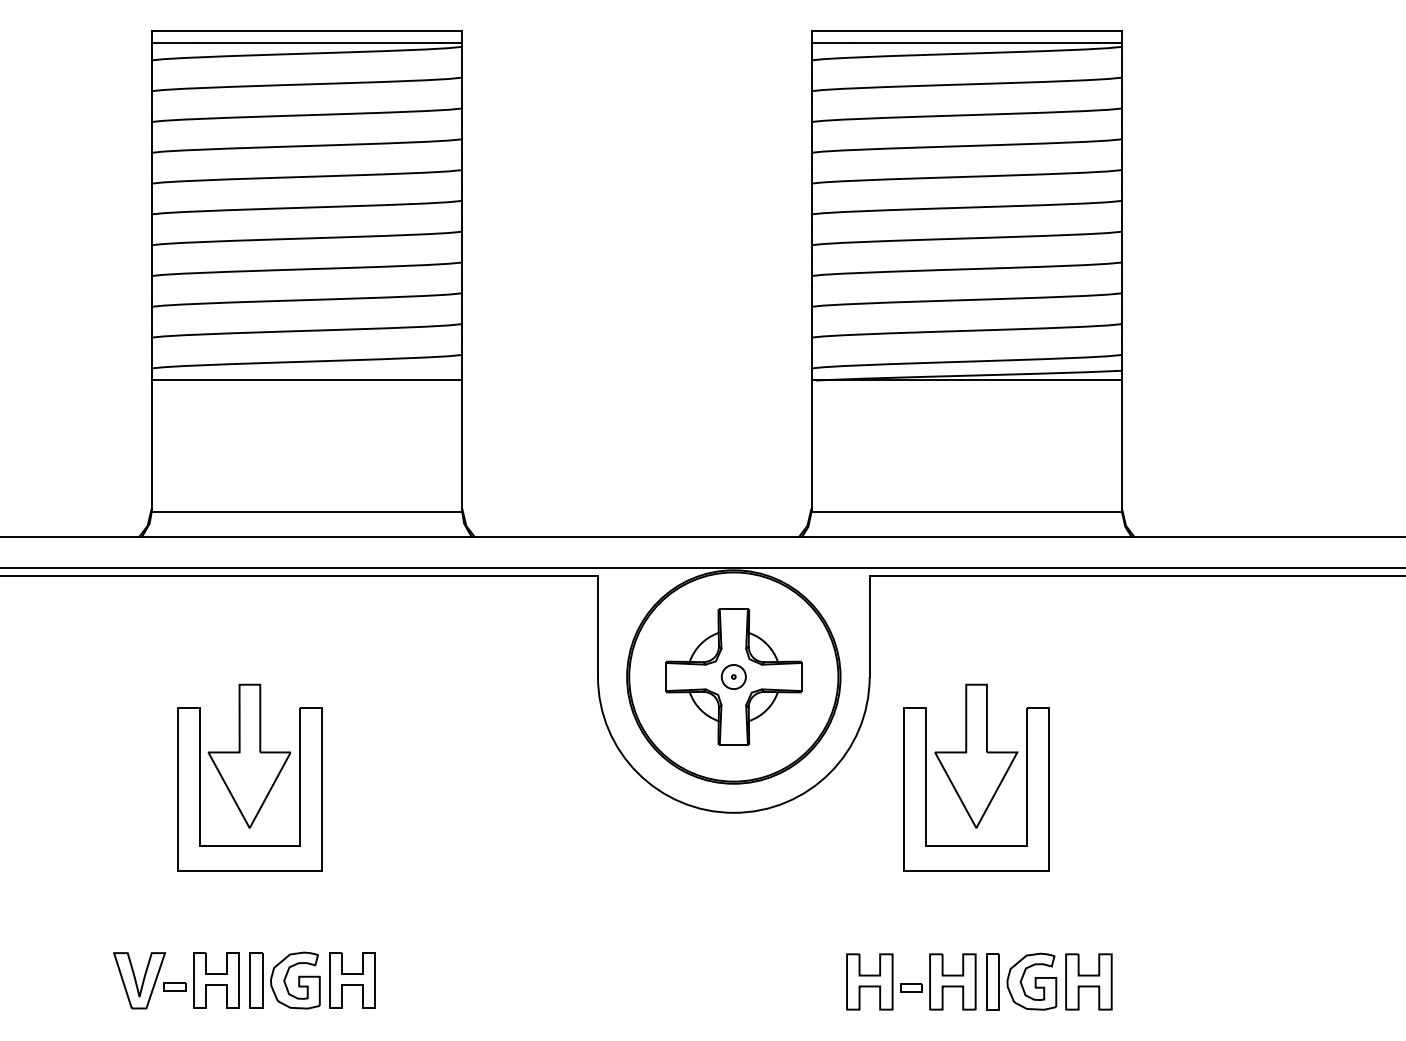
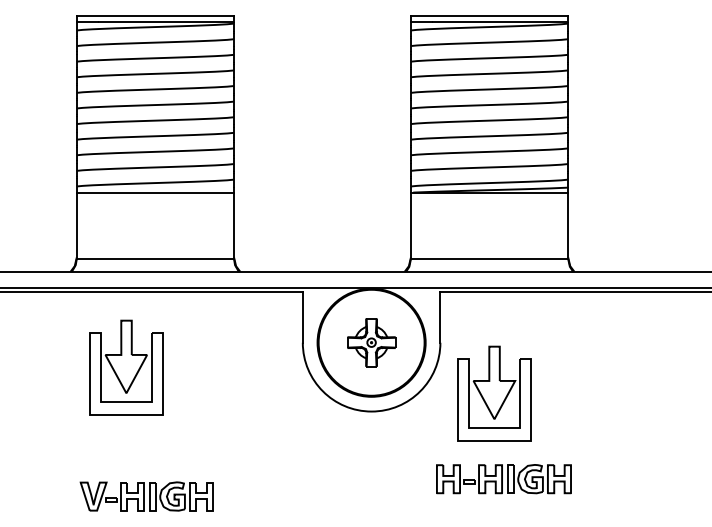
part: (733, 676) -> (371, 342), size x0.7
part: (249, 777) -> (126, 367), moved
part: (243, 980) -> (146, 496), moved
part: (978, 982) -> (503, 479), moved

